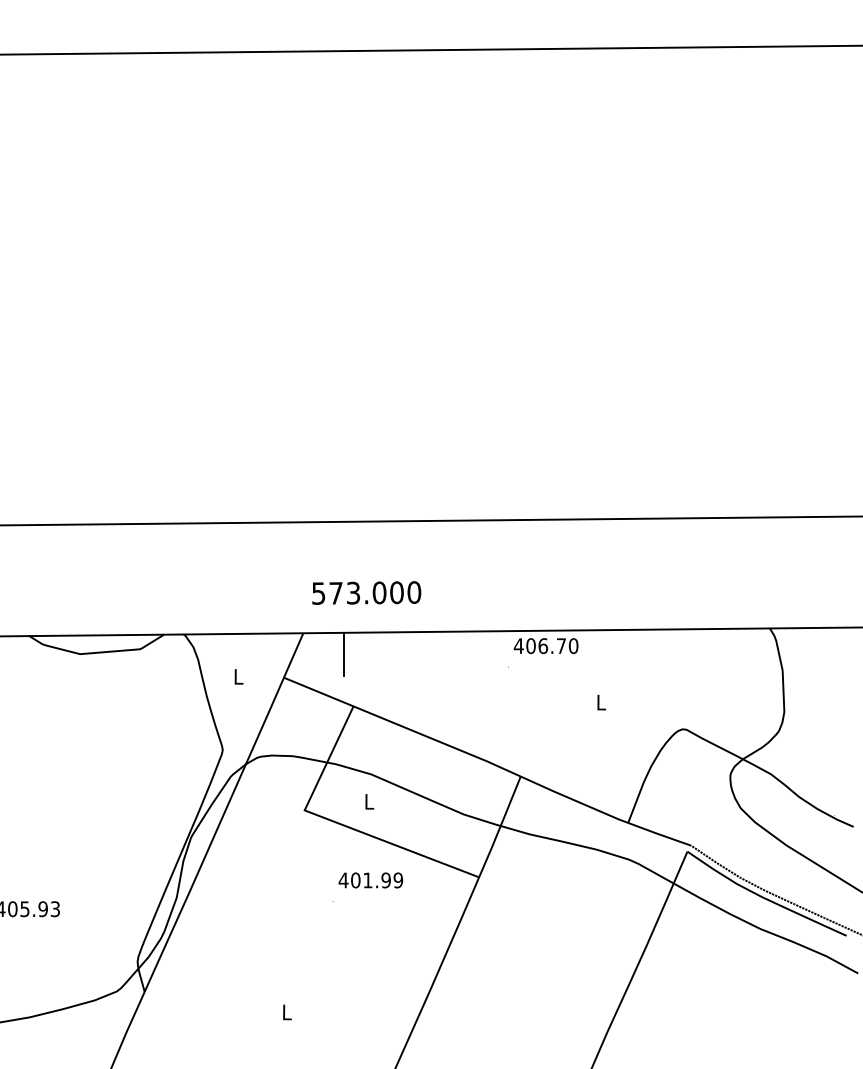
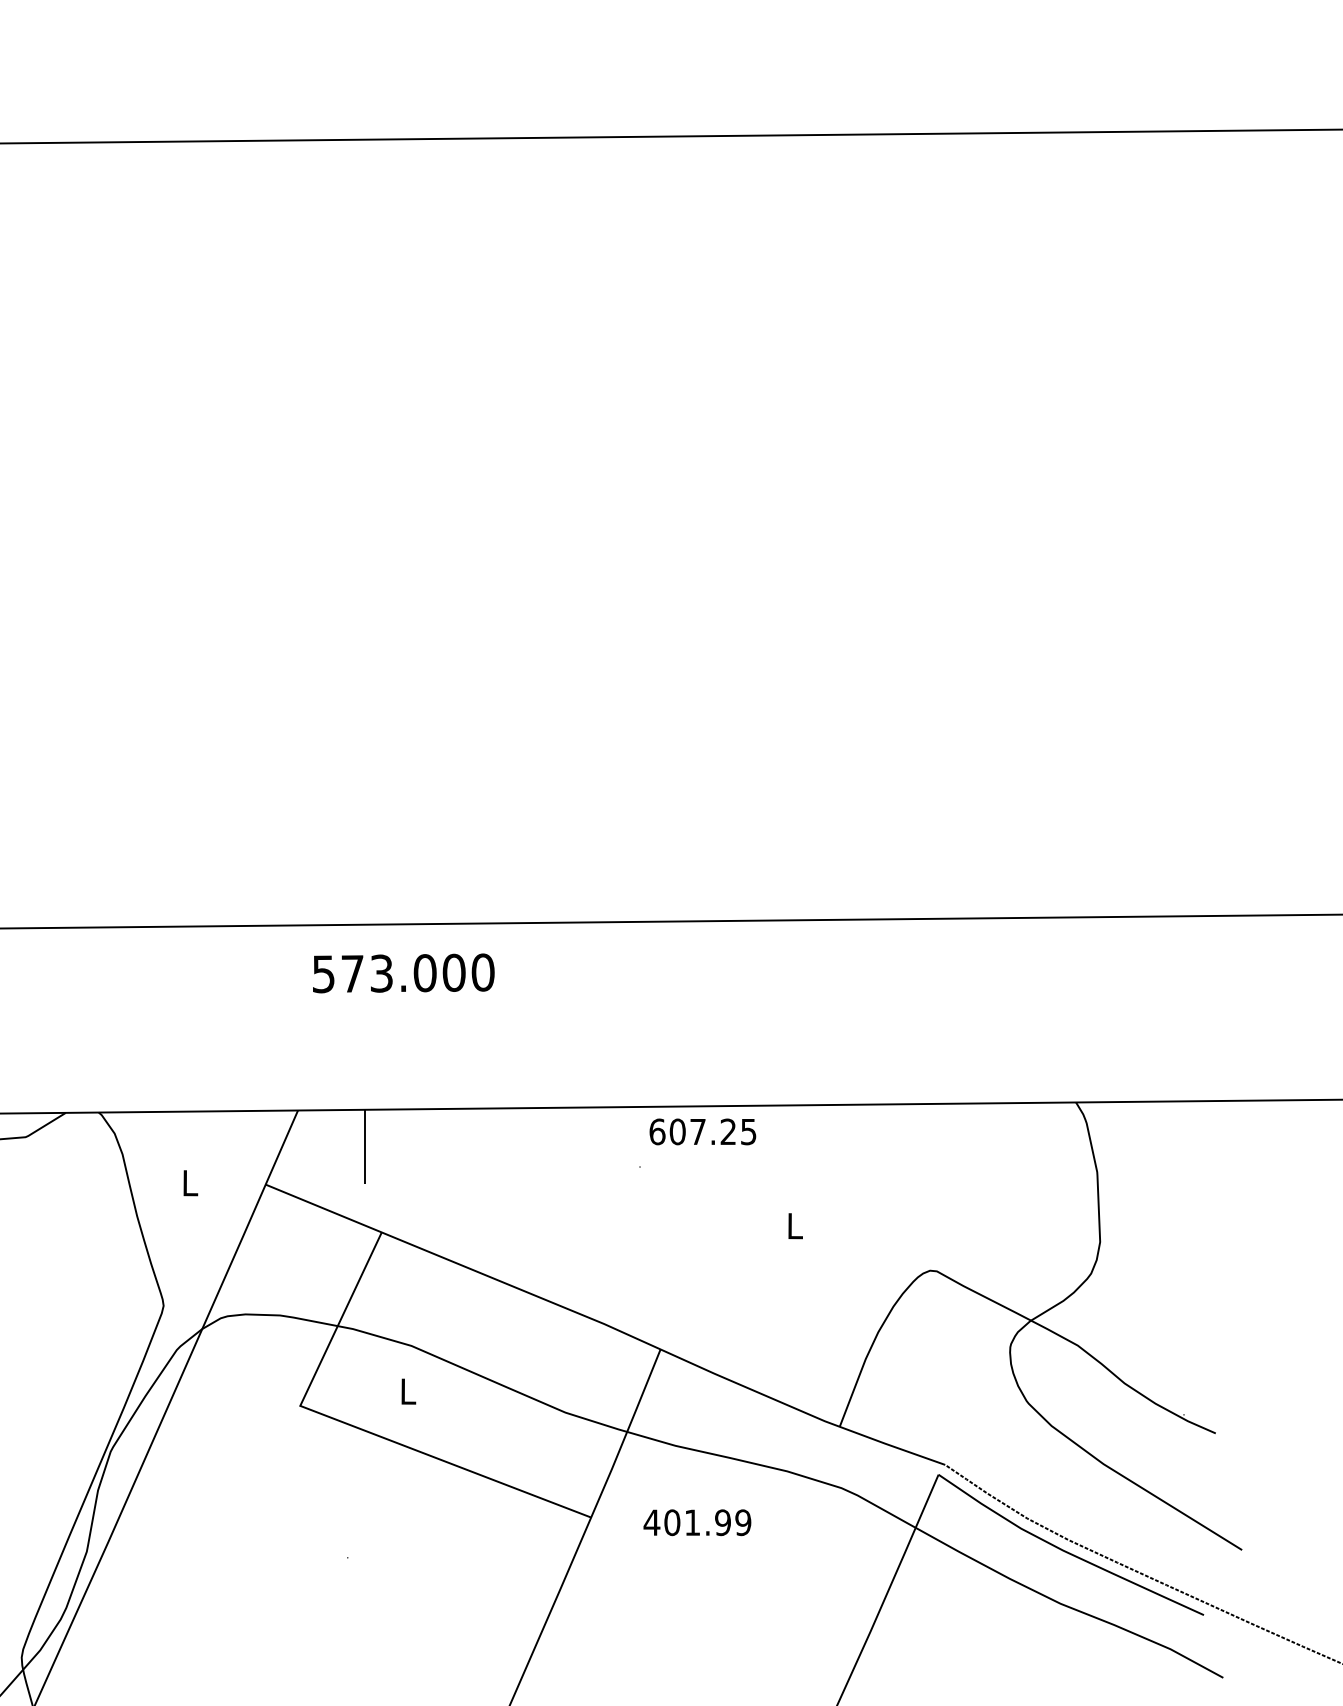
text: (366, 592) -> (403, 972), moved
text: (545, 646) -> (701, 1132), 406.70 -> 607.25
text: (370, 880) -> (696, 1522), moved

